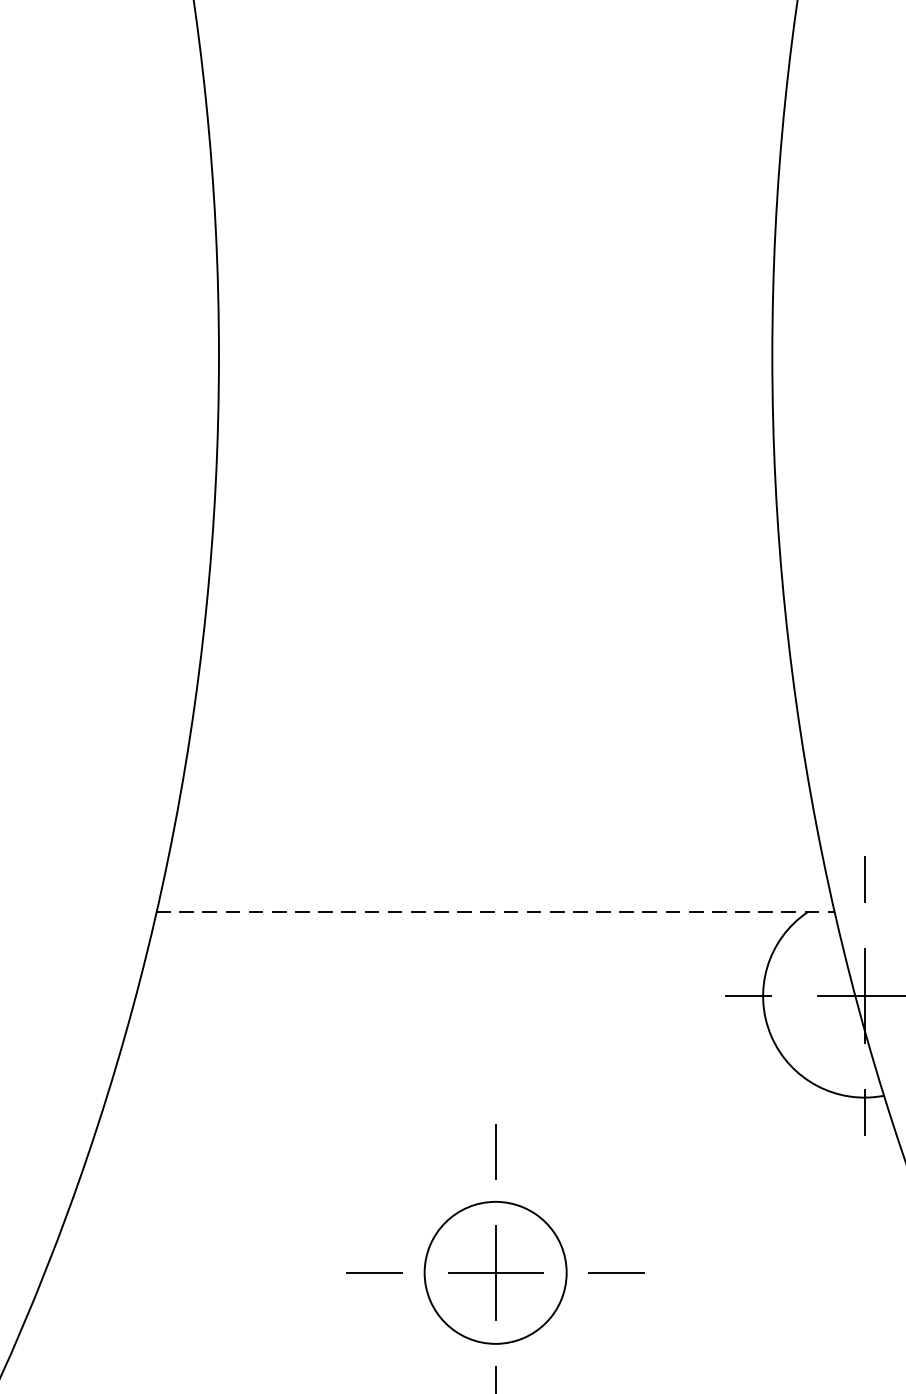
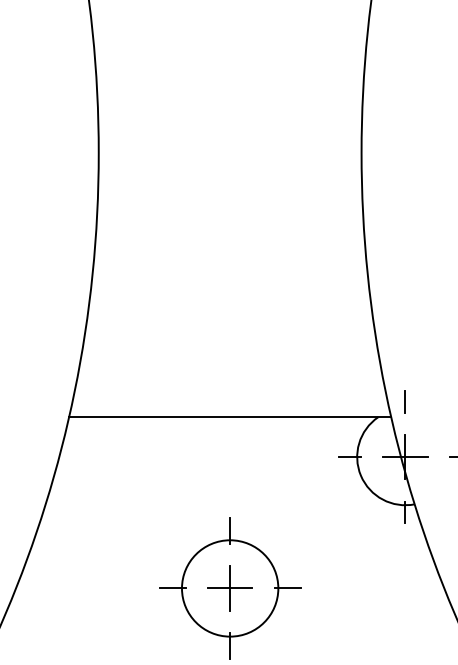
line: (496, 912) -> (230, 417), dashed -> solid
circle: (494, 1272) -> (229, 588), size x1.43

